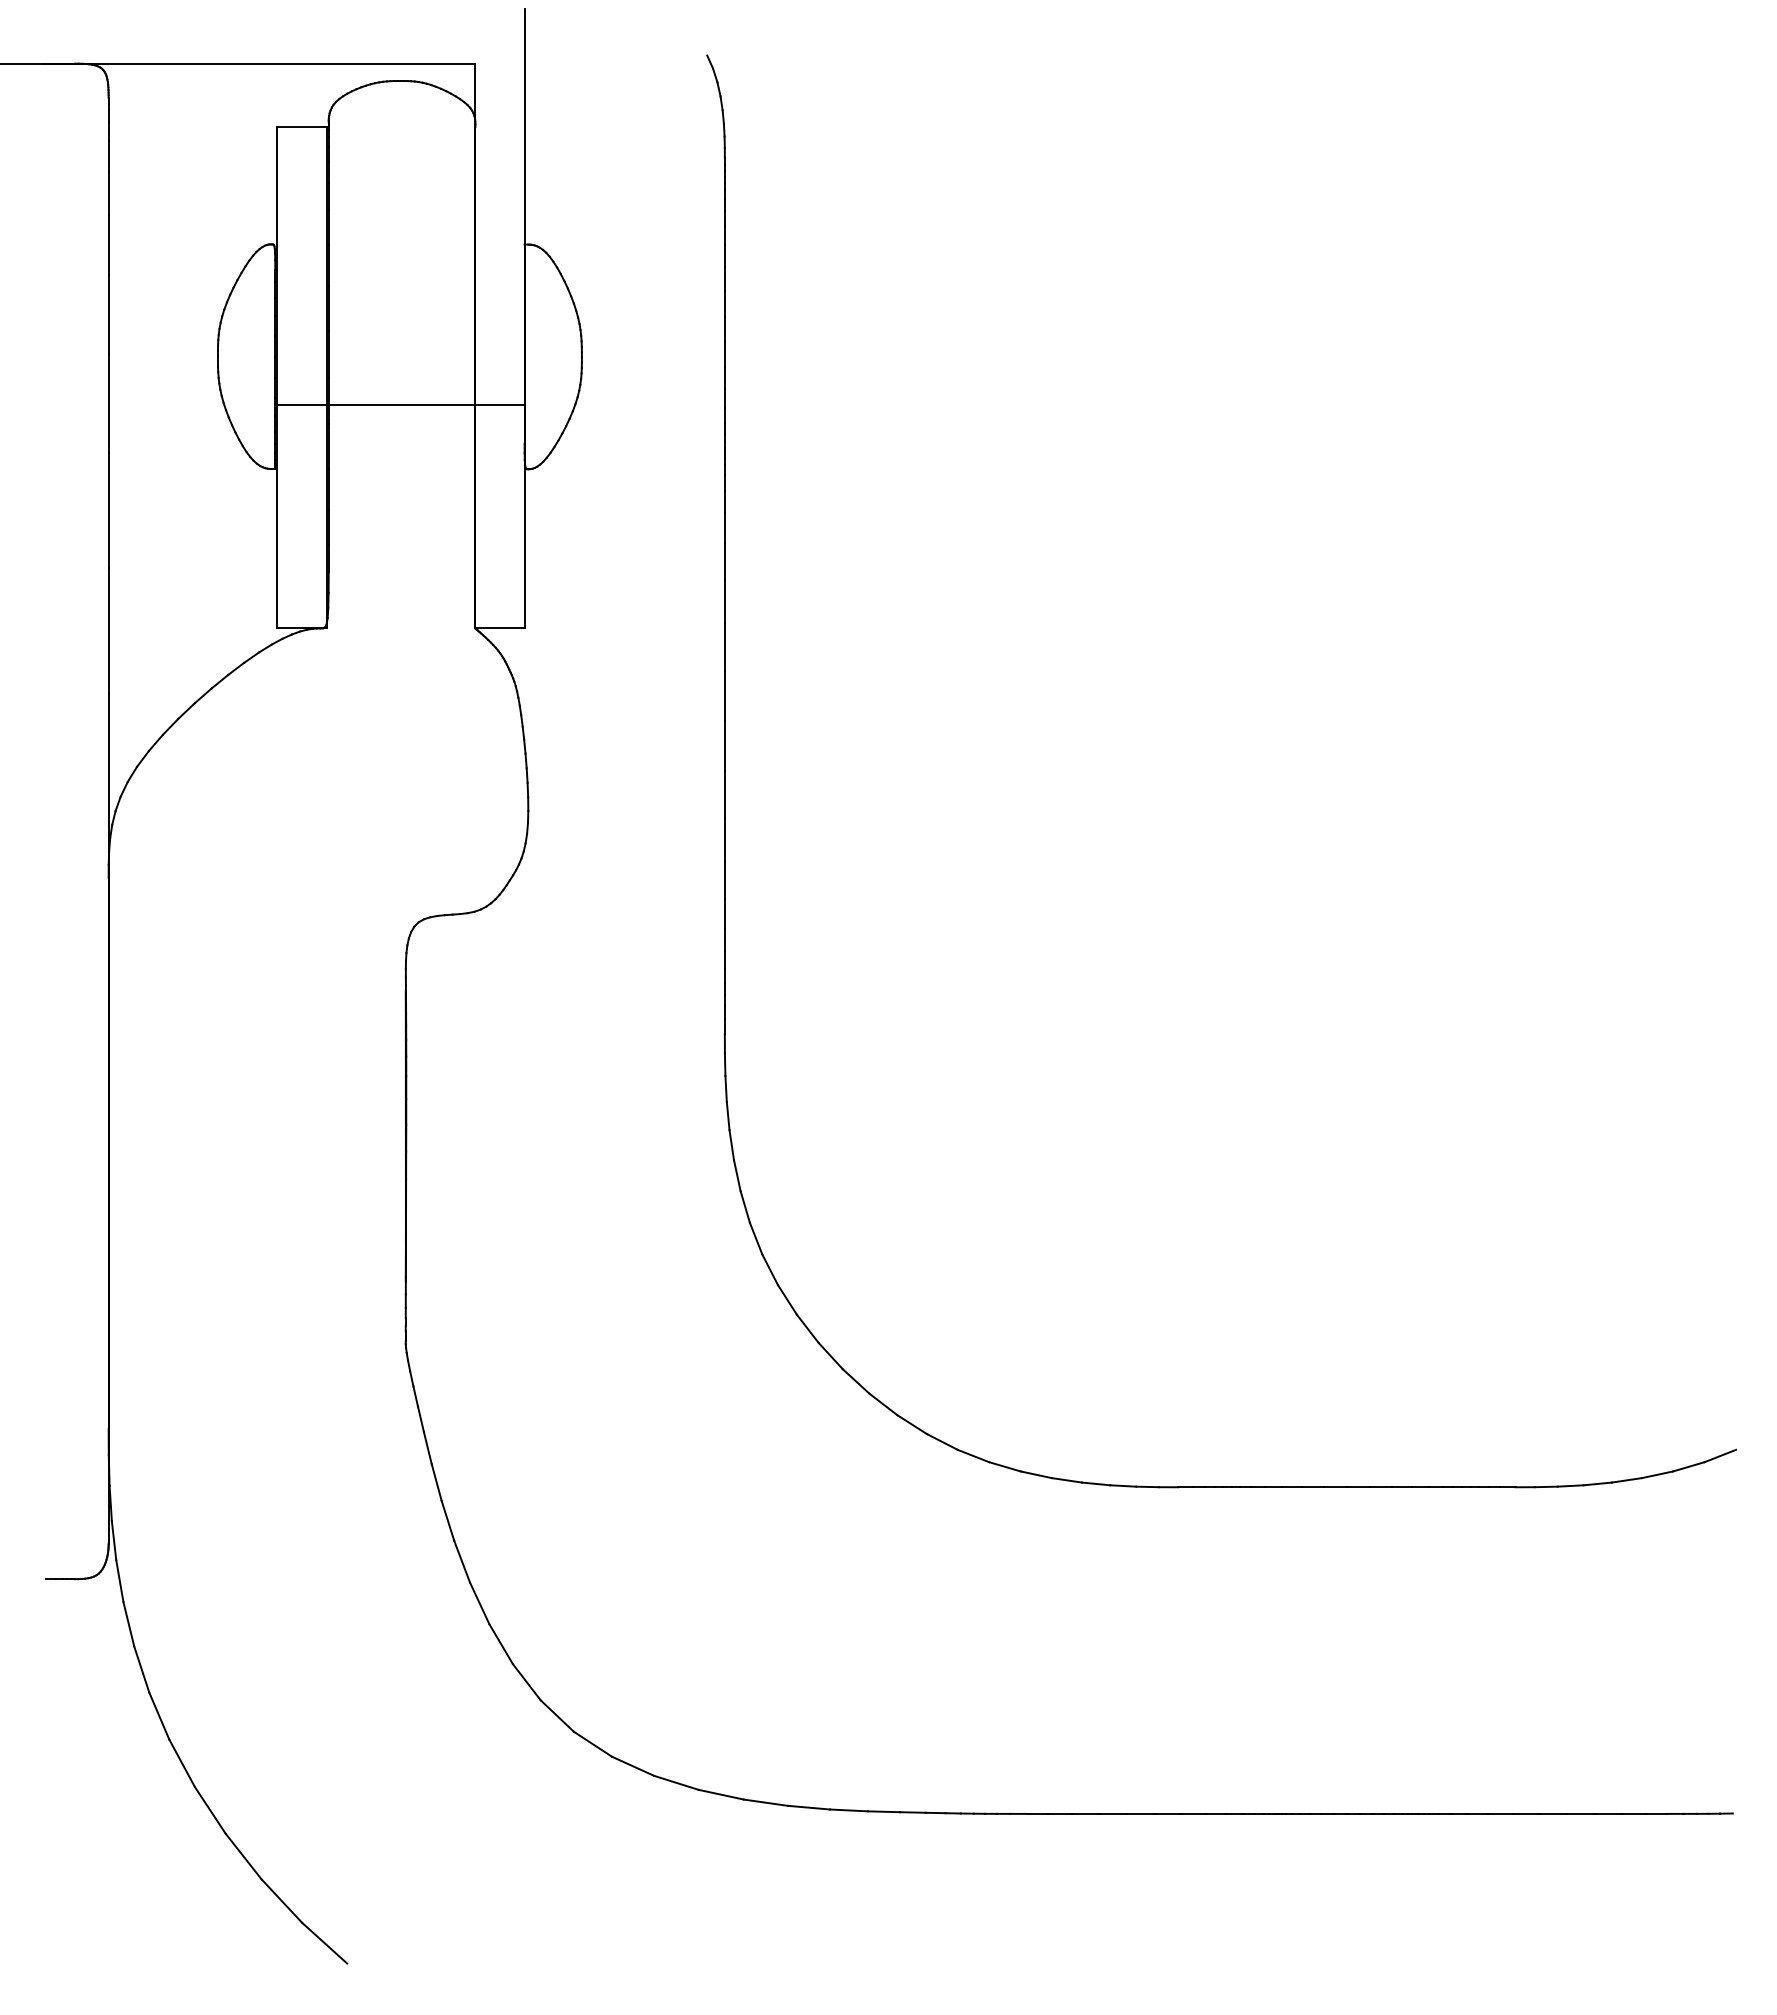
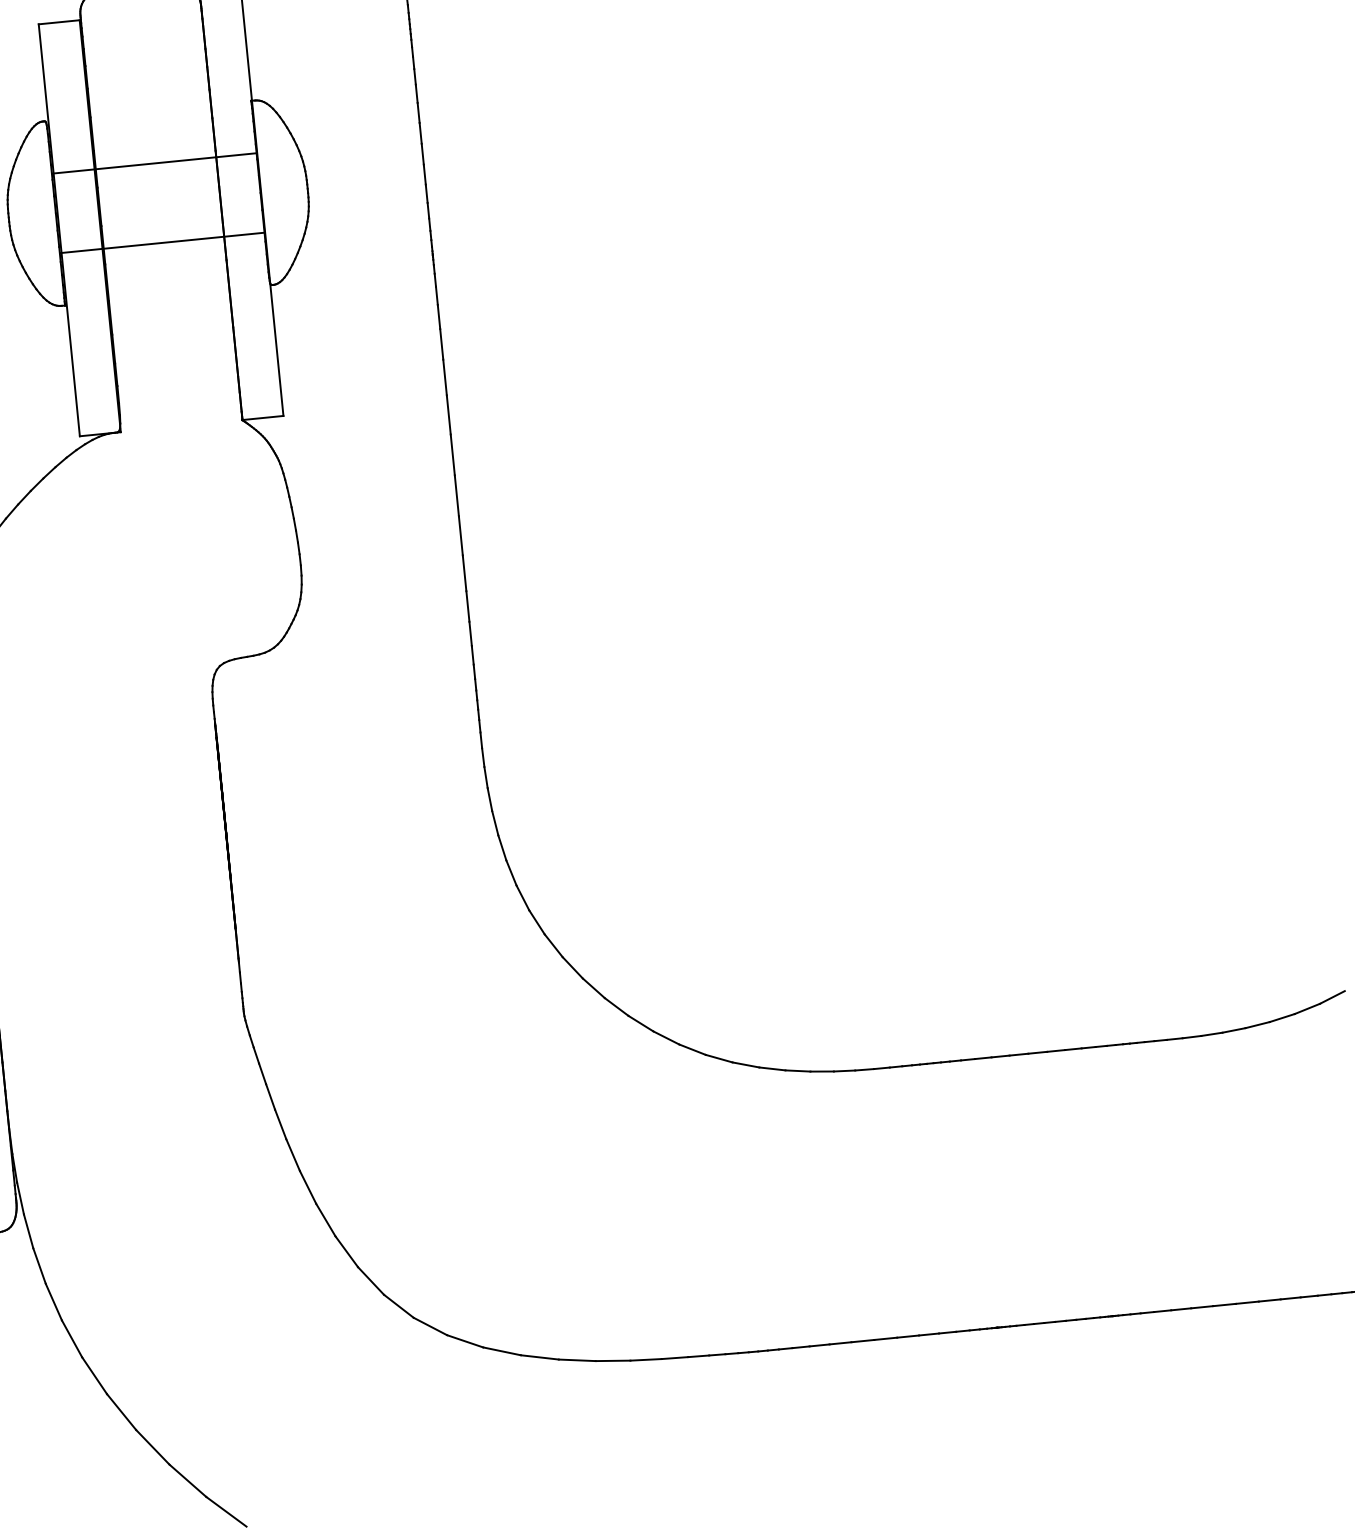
line: (399, 308) -> (153, 163), added

